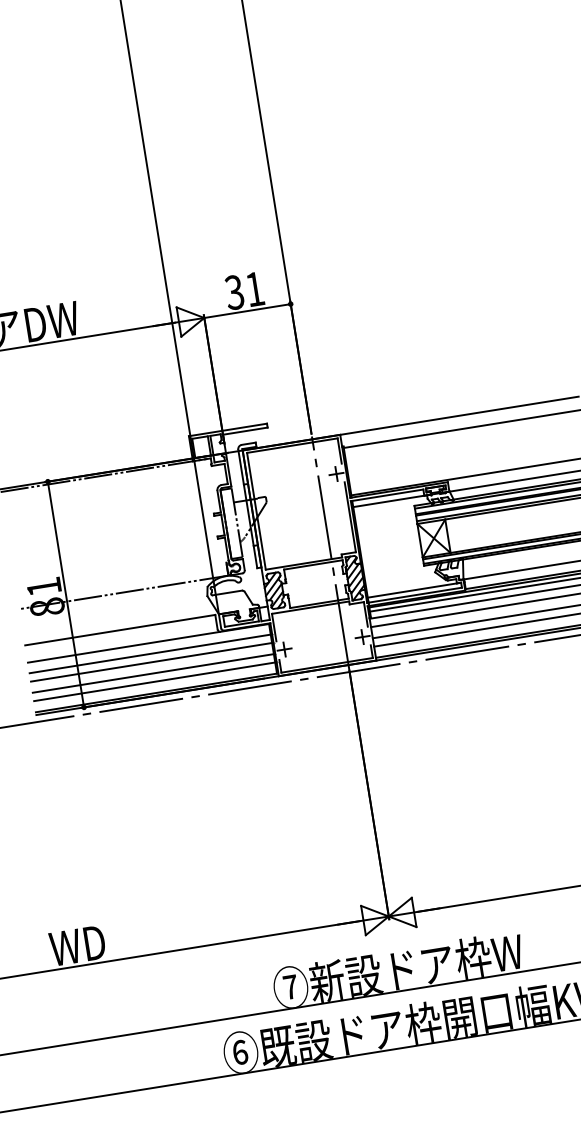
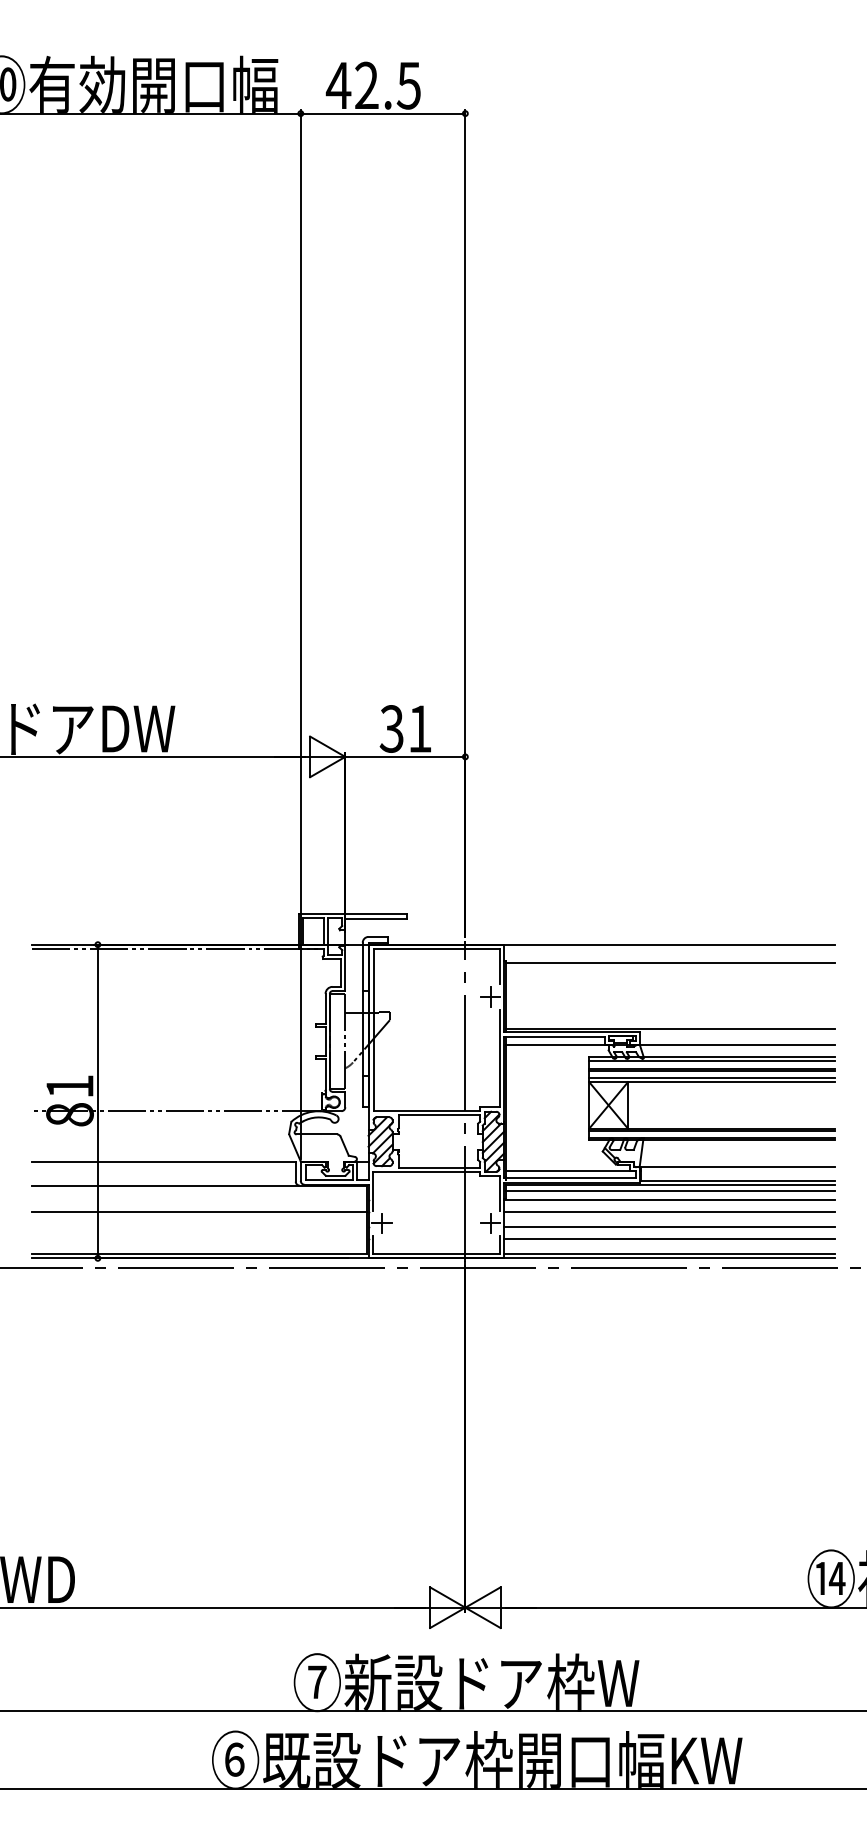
line: (149, 654) -> (198, 1200), removed
line: (152, 673) -> (198, 1227), removed
line: (154, 681) -> (198, 1238), removed

